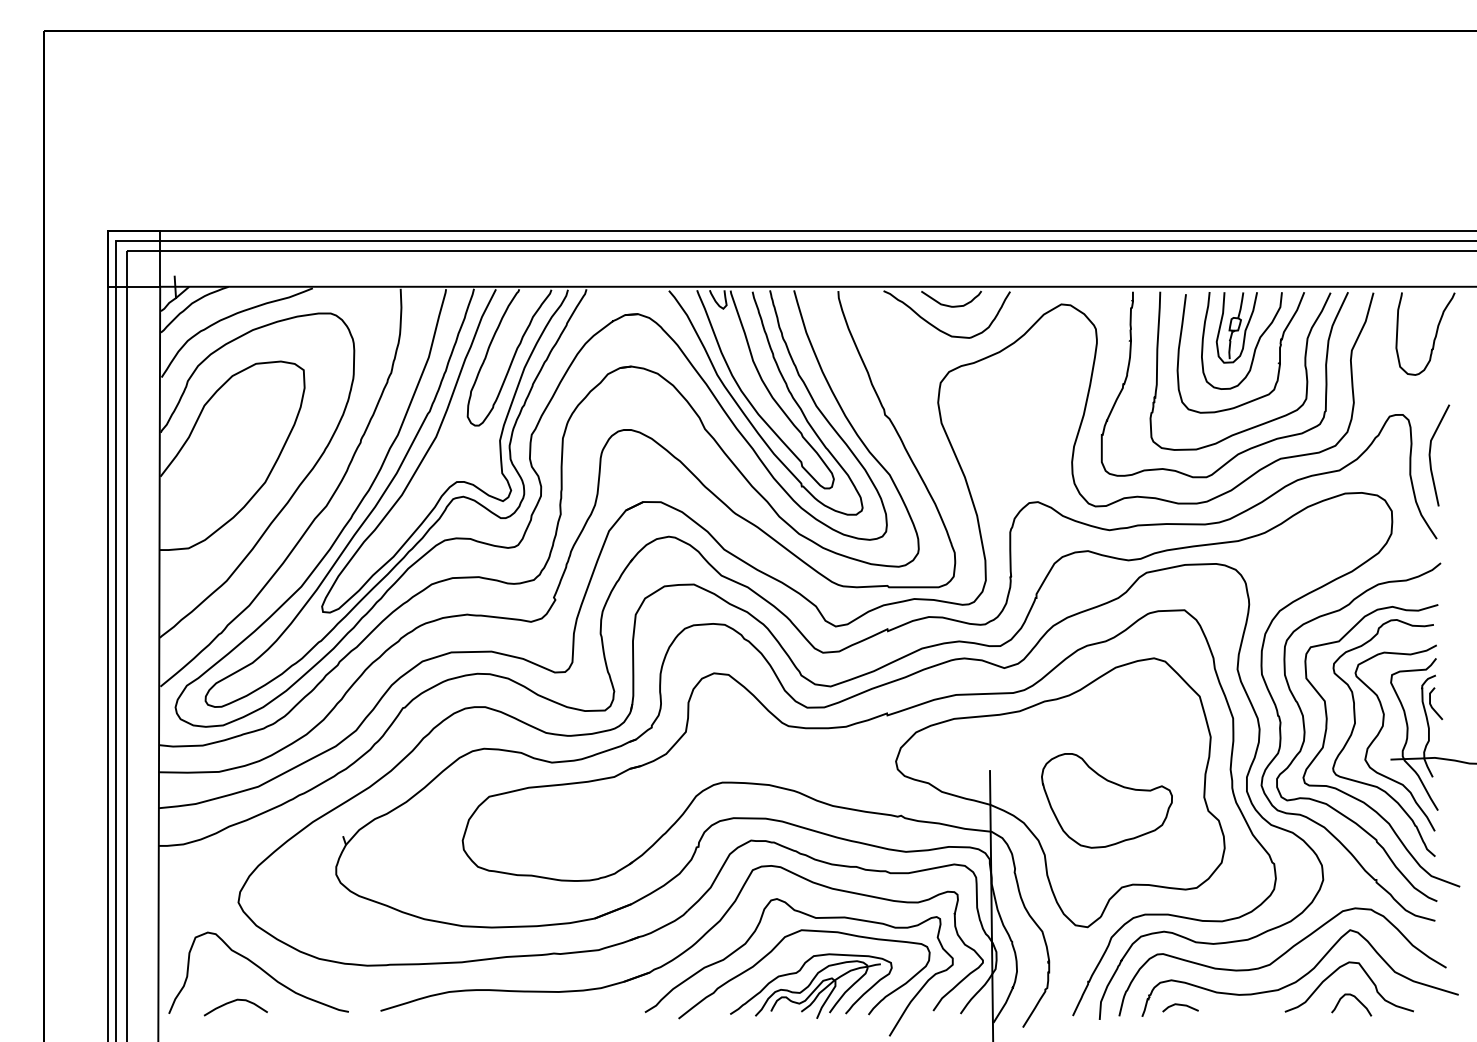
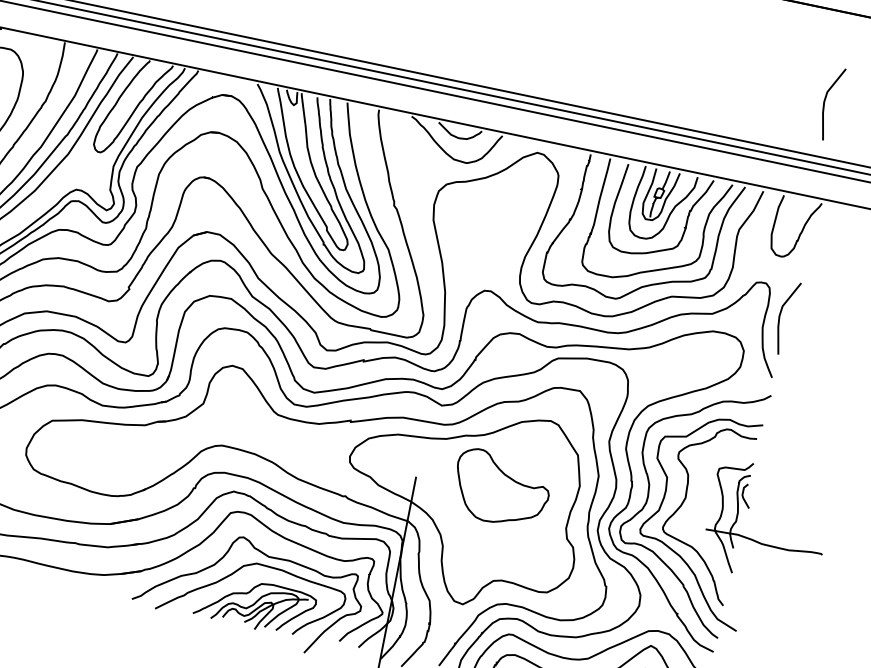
line: (1430, 157) -> (824, 102), added
curve: (1383, 727) -> (705, 505), removed
curve: (1111, 783) -> (507, 477), moved

